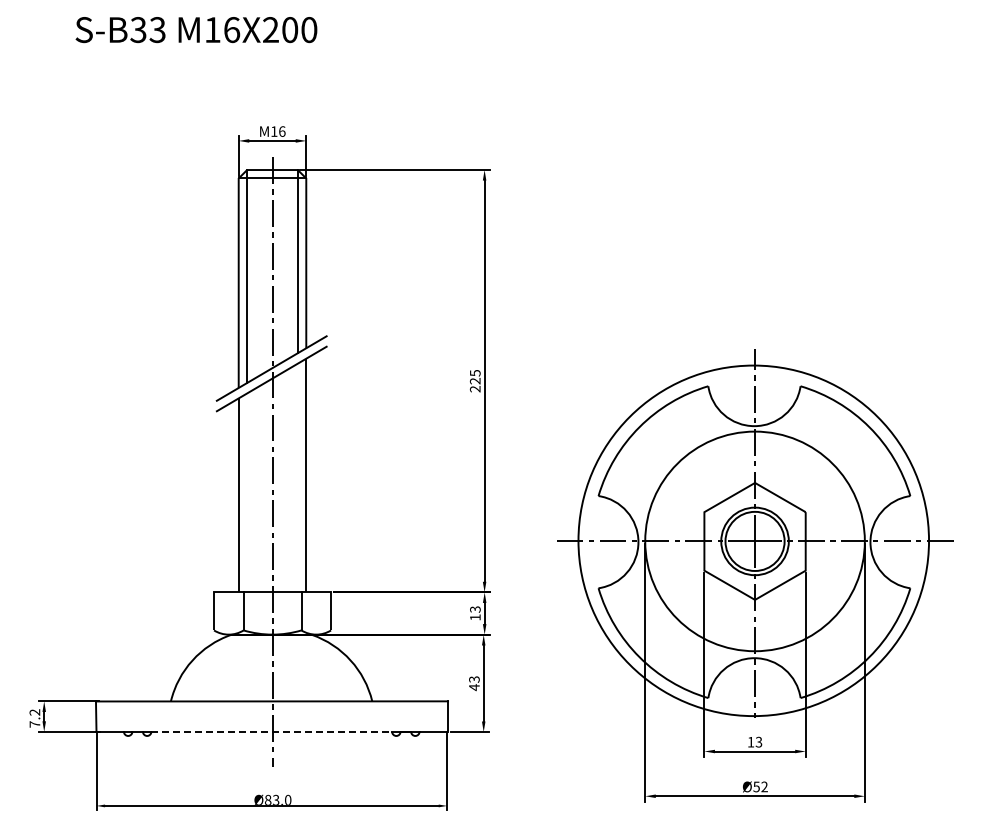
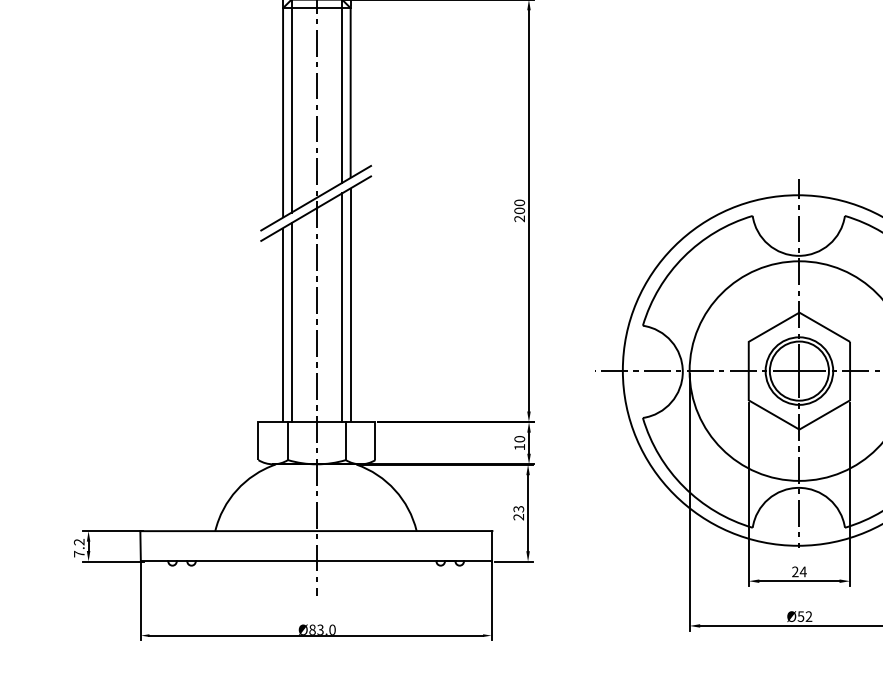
text: (474, 377) -> (518, 207), 225 -> 200
line: (297, 477) -> (341, 307), added
line: (247, 492) -> (291, 322), added
text: (475, 609) -> (519, 439), 13 -> 10
text: (474, 687) -> (518, 517), 43 -> 23
line: (272, 731) -> (316, 561), dashed -> solid
text: (754, 741) -> (798, 571), 13 -> 24

